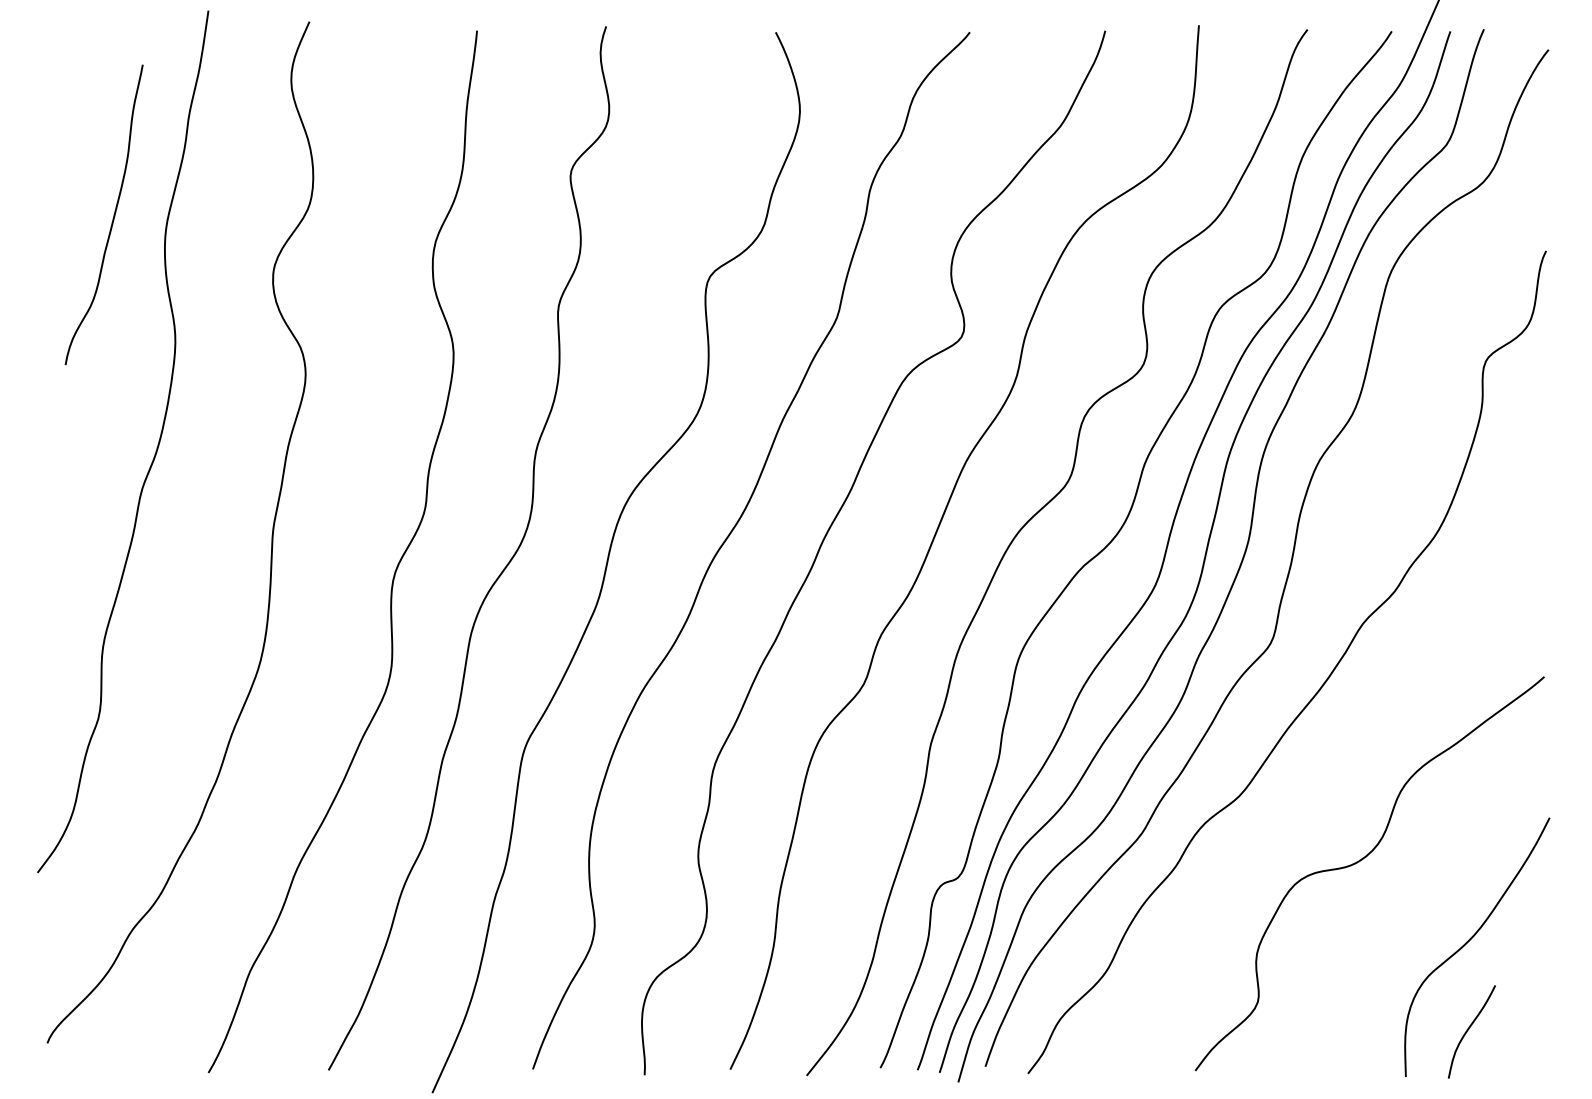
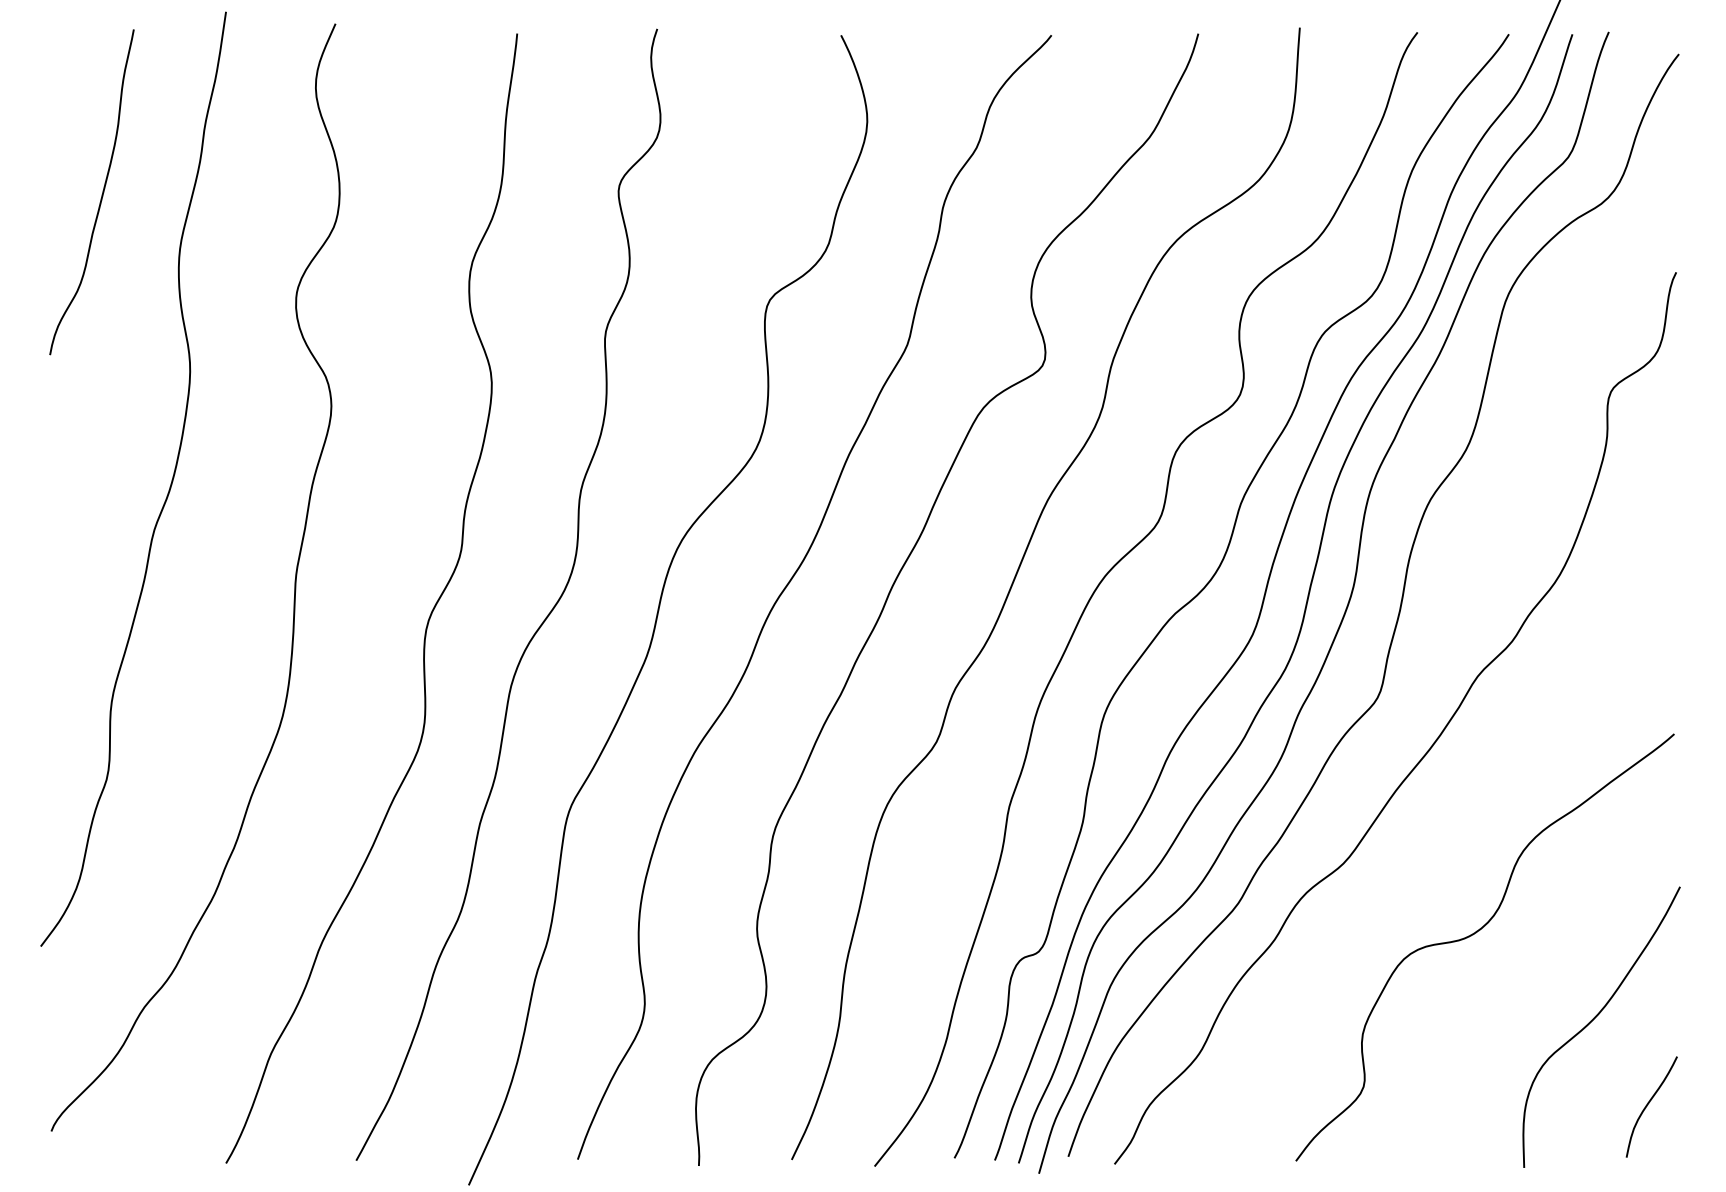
curve: (112, 216) -> (101, 194), moved
curve: (1469, 1028) -> (1649, 1103), moved

